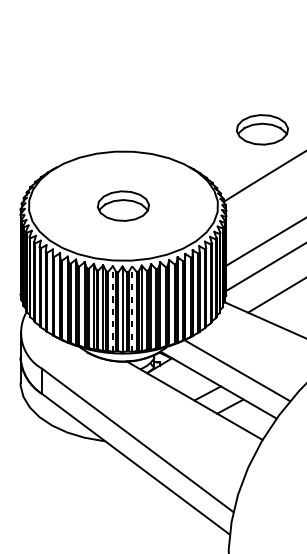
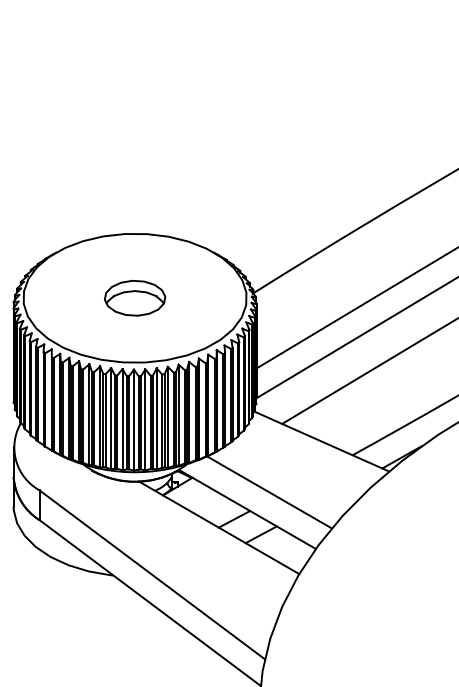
part: (262, 129) -> (299, 207), removed
line: (112, 308) -> (122, 419), dashed -> solid
line: (132, 308) -> (145, 419), dashed -> solid

